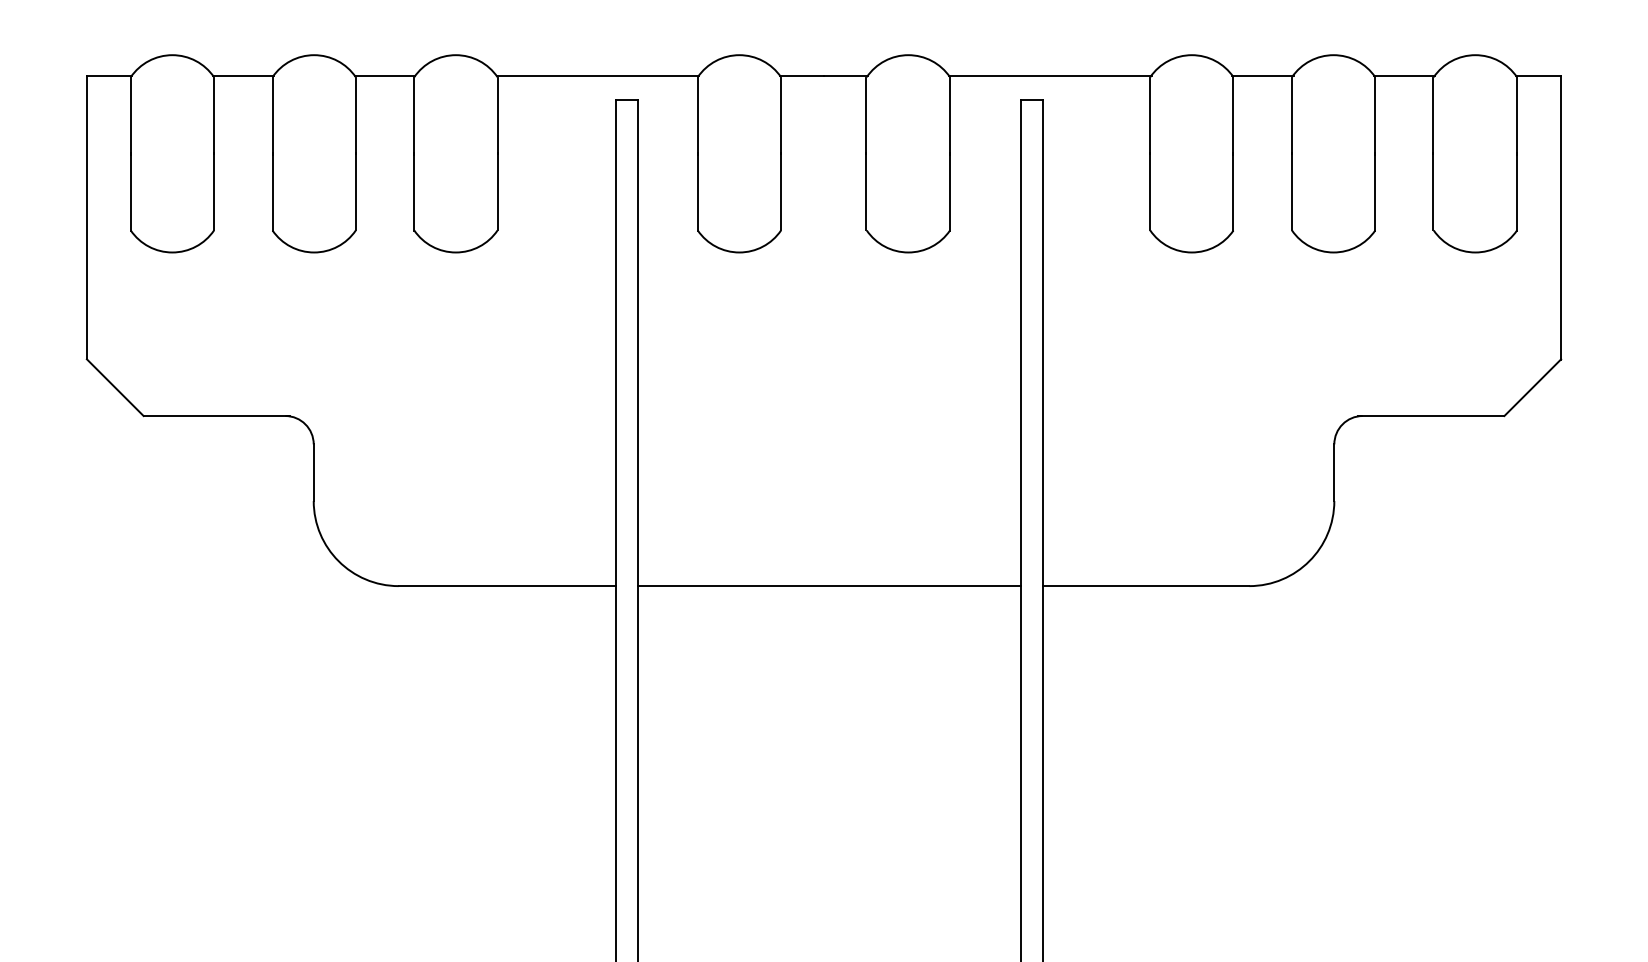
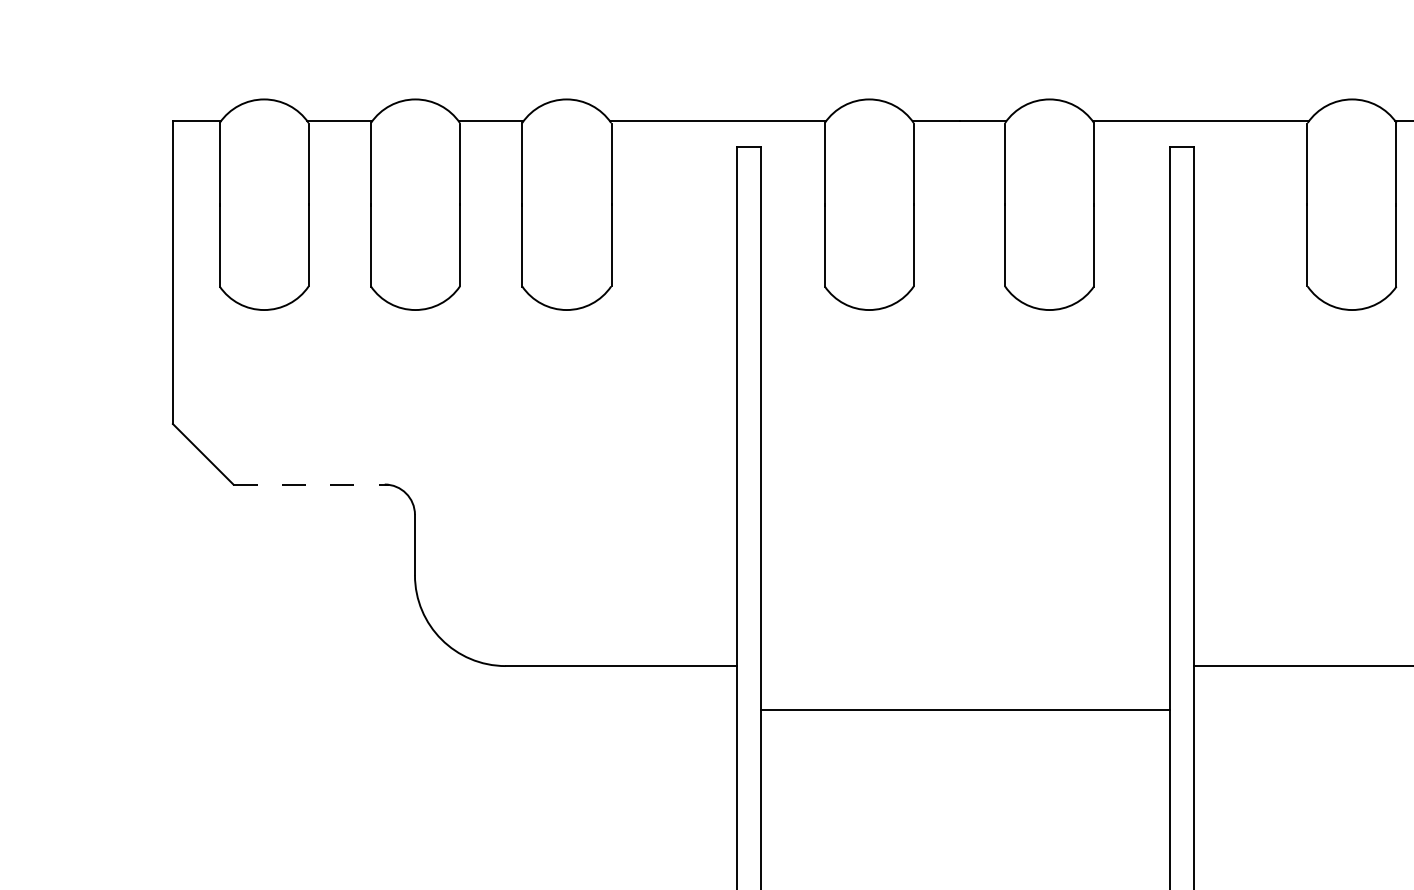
line: (217, 416) -> (312, 485), solid -> dashed
line: (829, 586) -> (965, 710), moved

